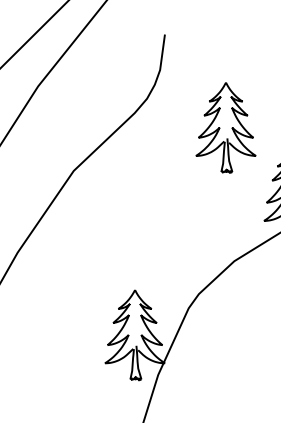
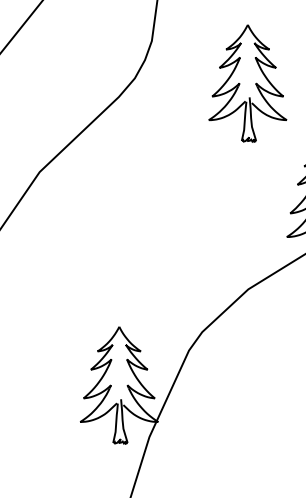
part: (225, 127) -> (247, 83), moved

